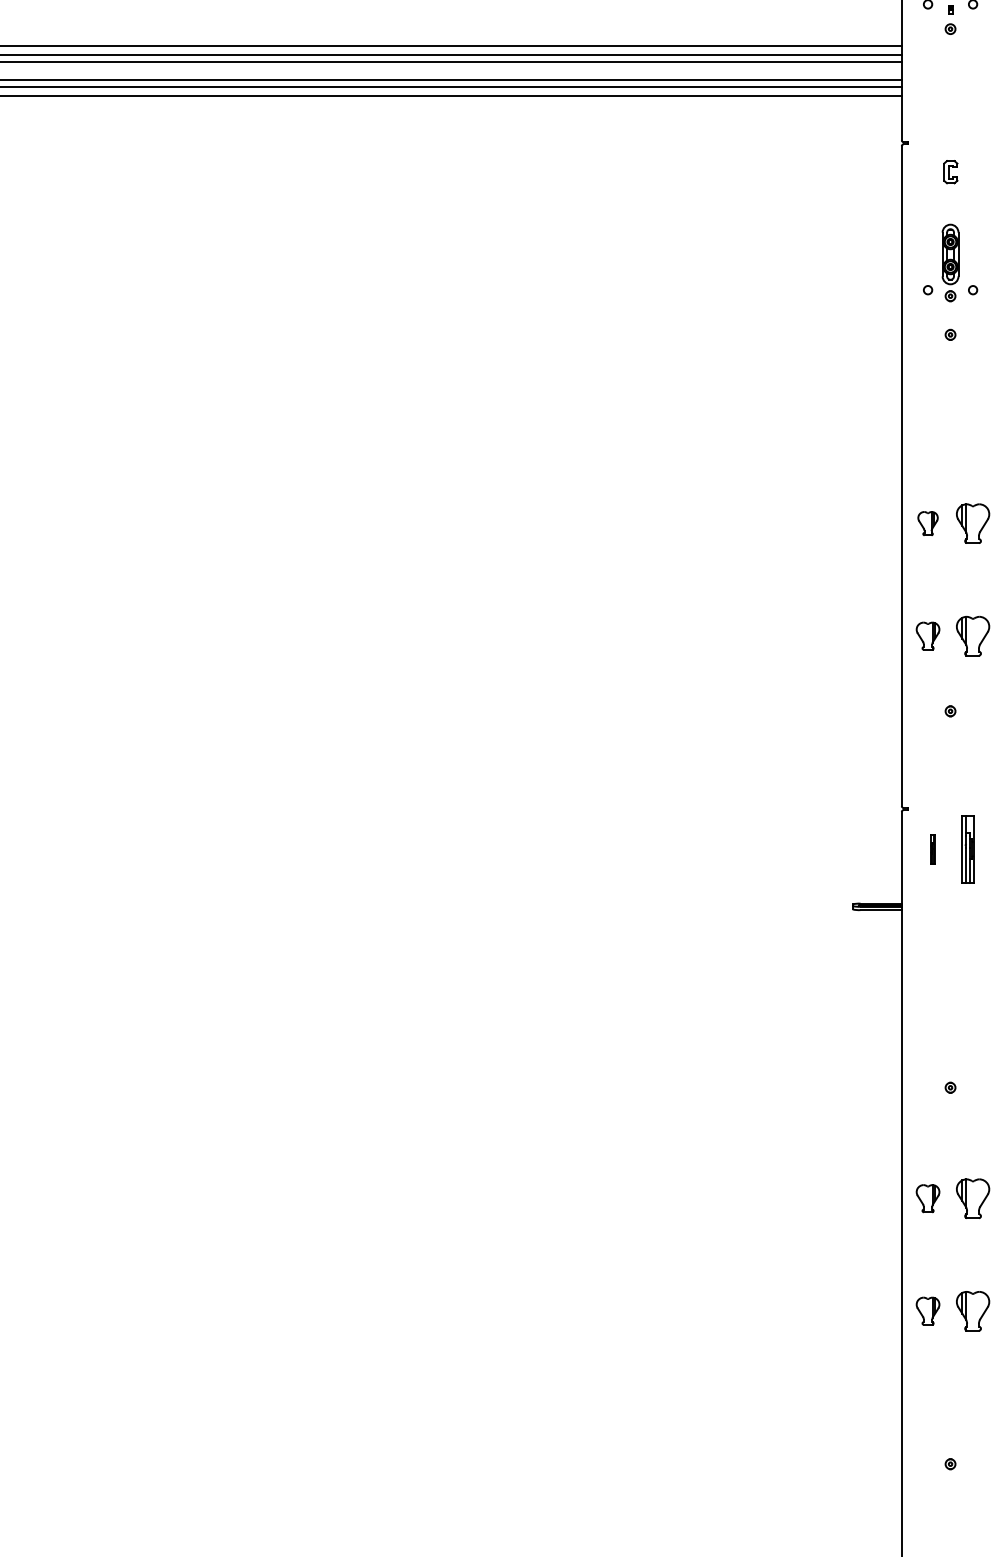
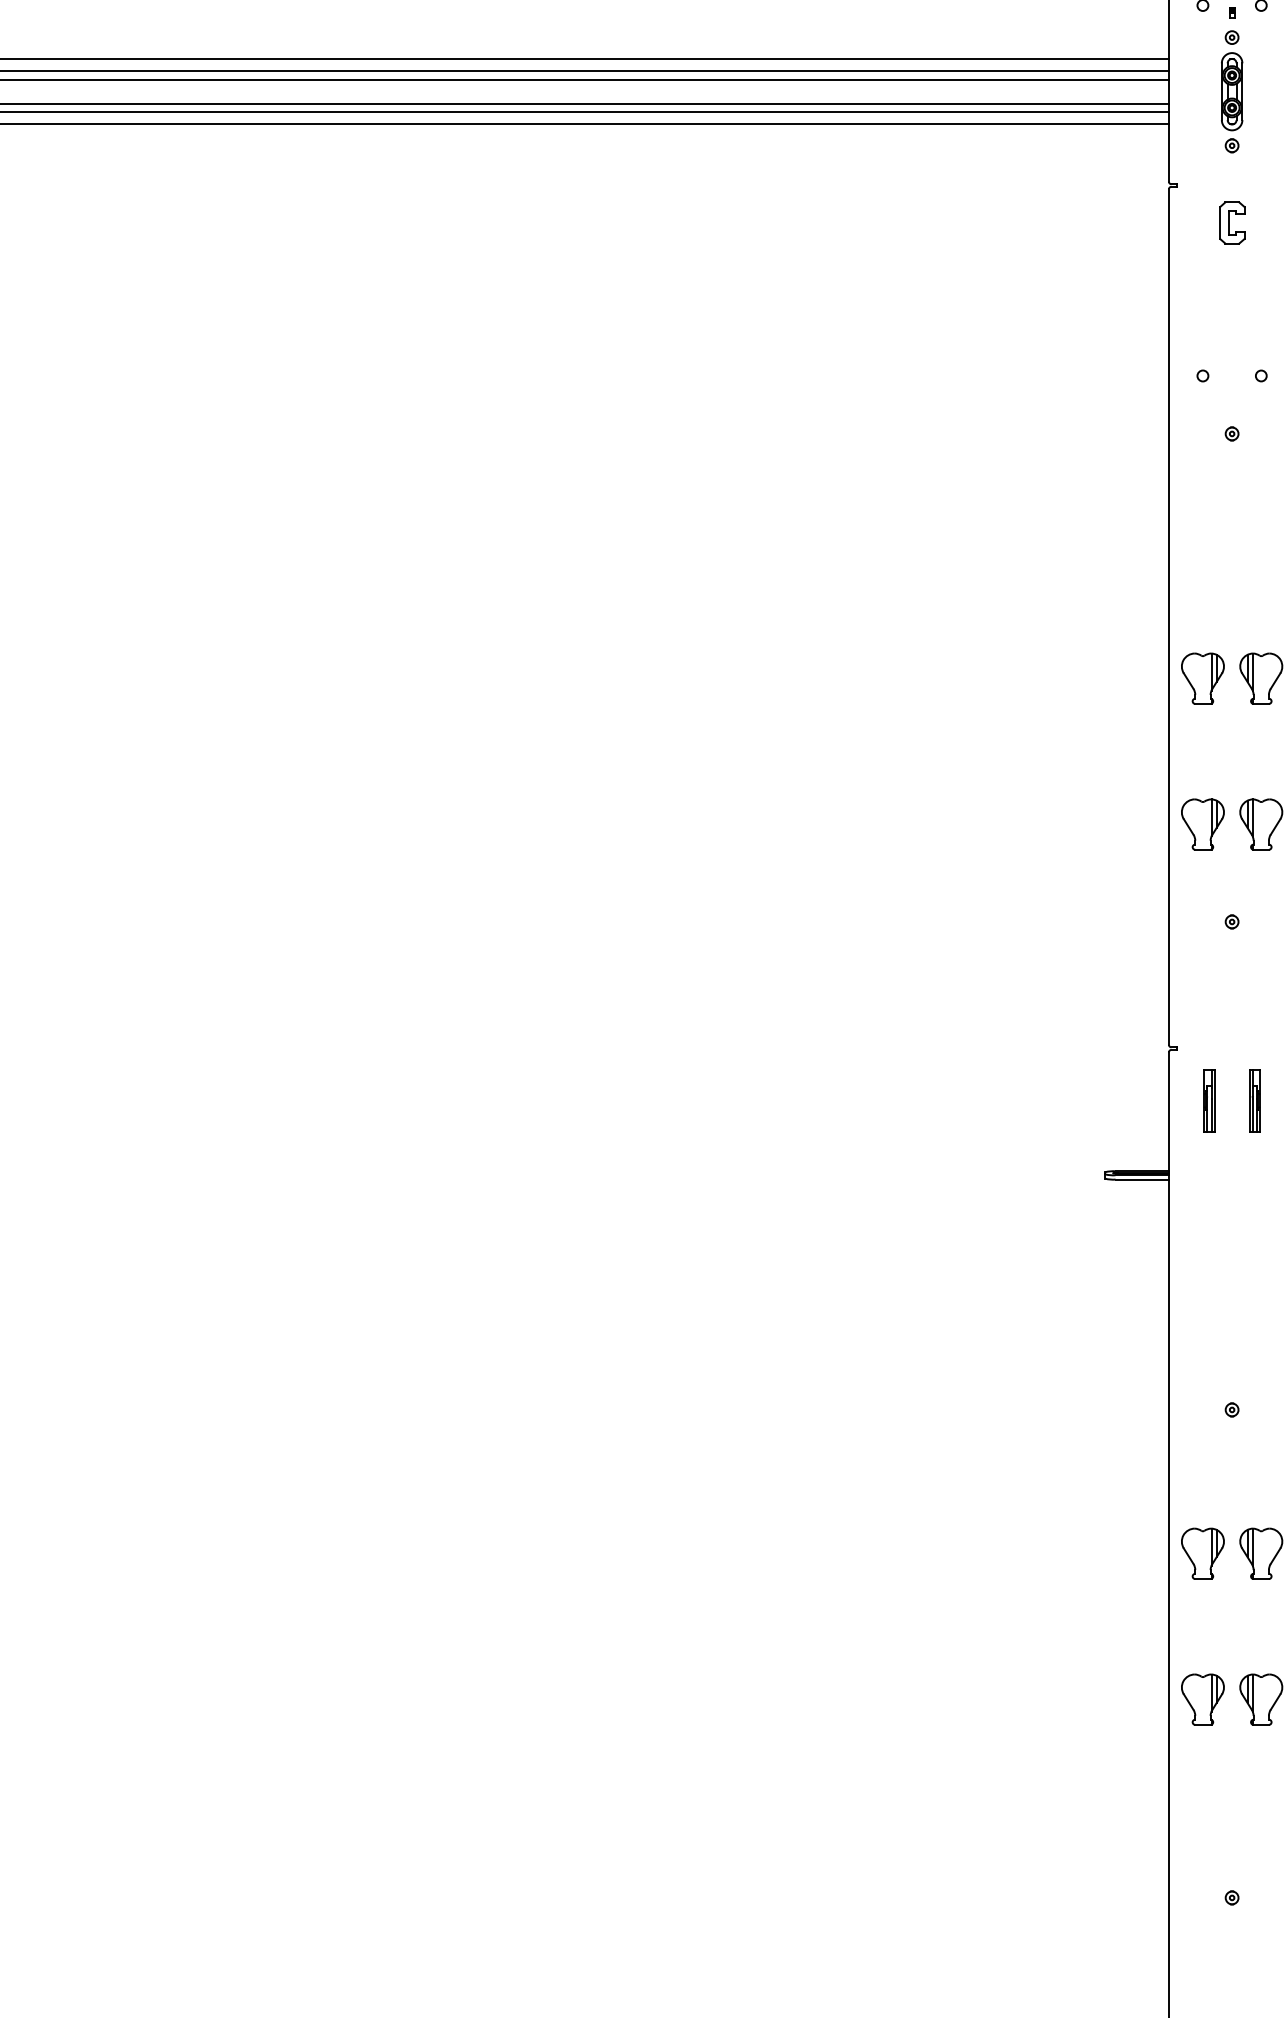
part: (950, 171) -> (1232, 222), size x1.43
part: (950, 262) -> (1232, 102), moved
part: (927, 523) -> (1202, 678), size x1.67
part: (927, 636) -> (1202, 824), size x1.43
part: (933, 849) -> (1209, 1100), size x1.67
part: (967, 849) -> (1254, 1100), size x0.71
part: (927, 1198) -> (1202, 1553), size x1.43
part: (927, 1311) -> (1202, 1699), size x1.43

